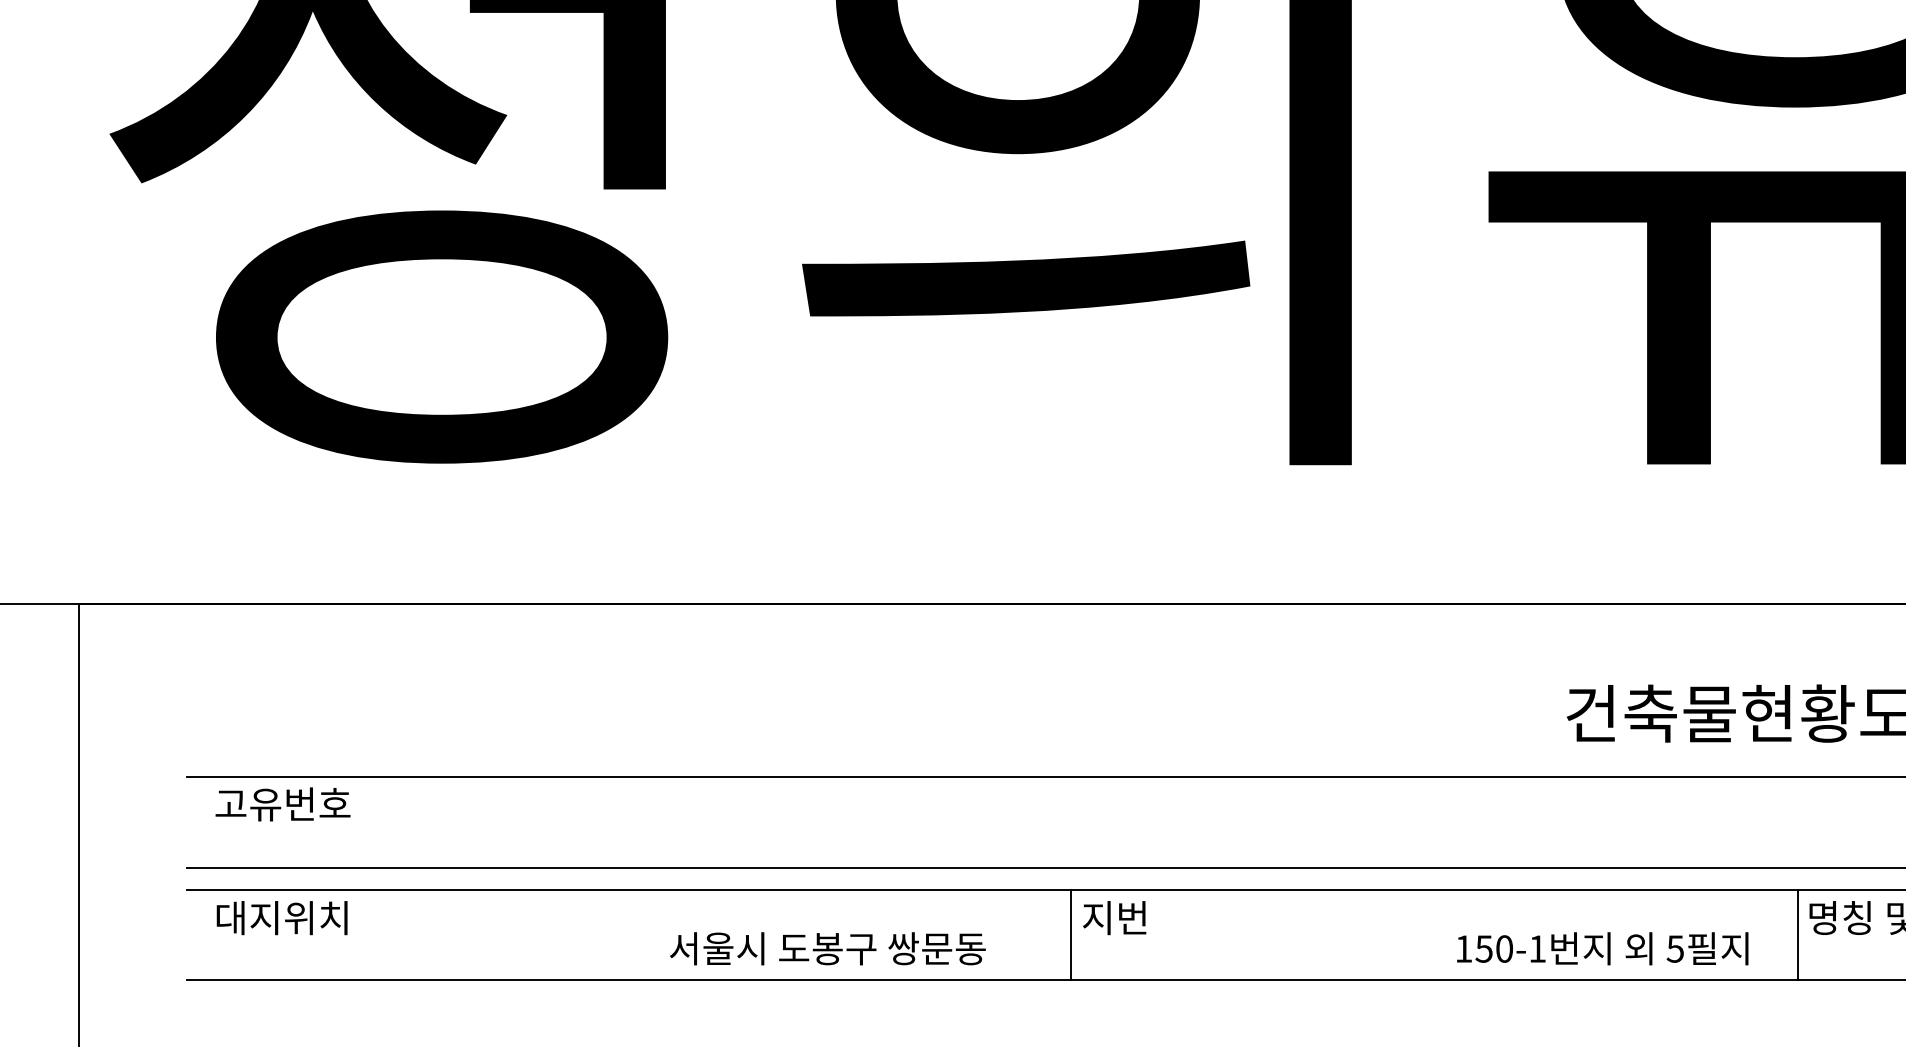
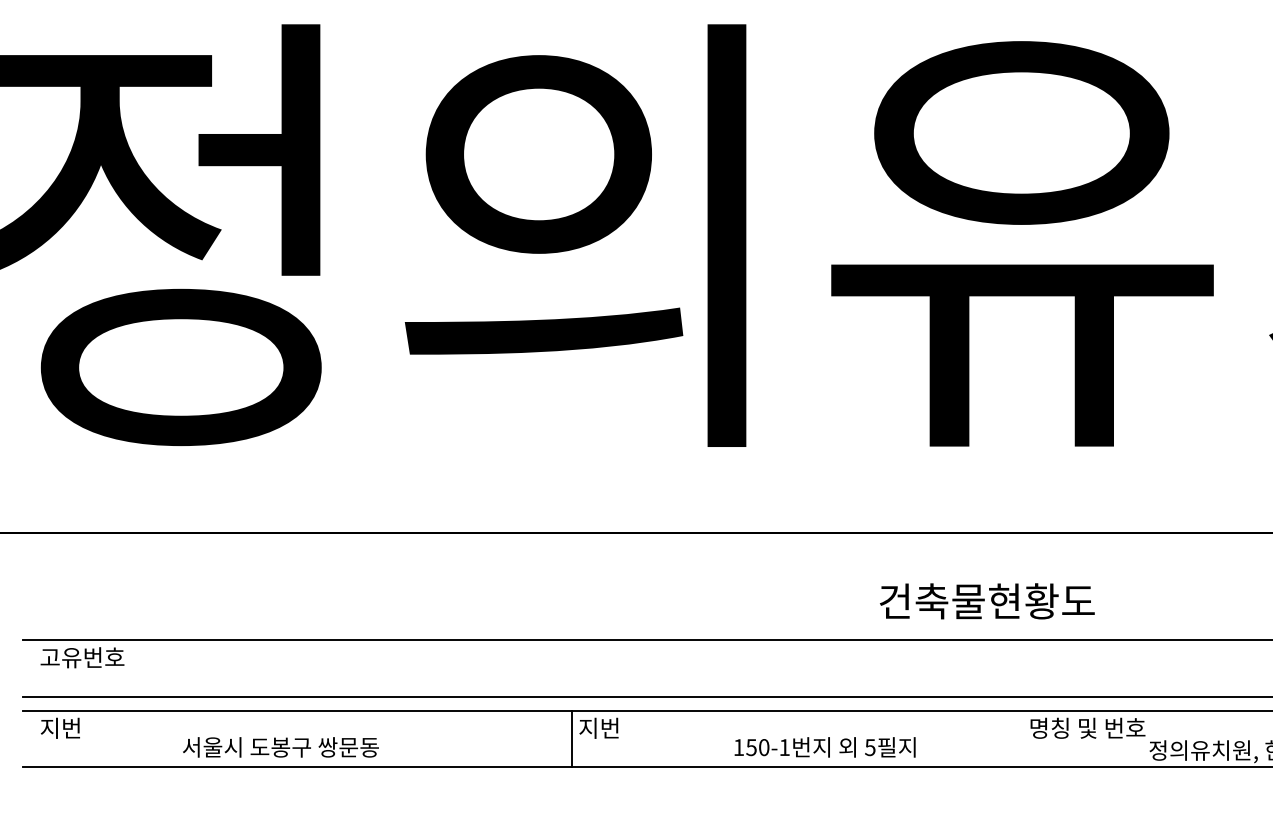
text: (281, 916) -> (81, 727), 대지위치 -> 지번
line: (1798, 934) -> (1023, 738), removed
text: (827, 948) -> (280, 747), moved
text: (1601, 948) -> (824, 747), moved

